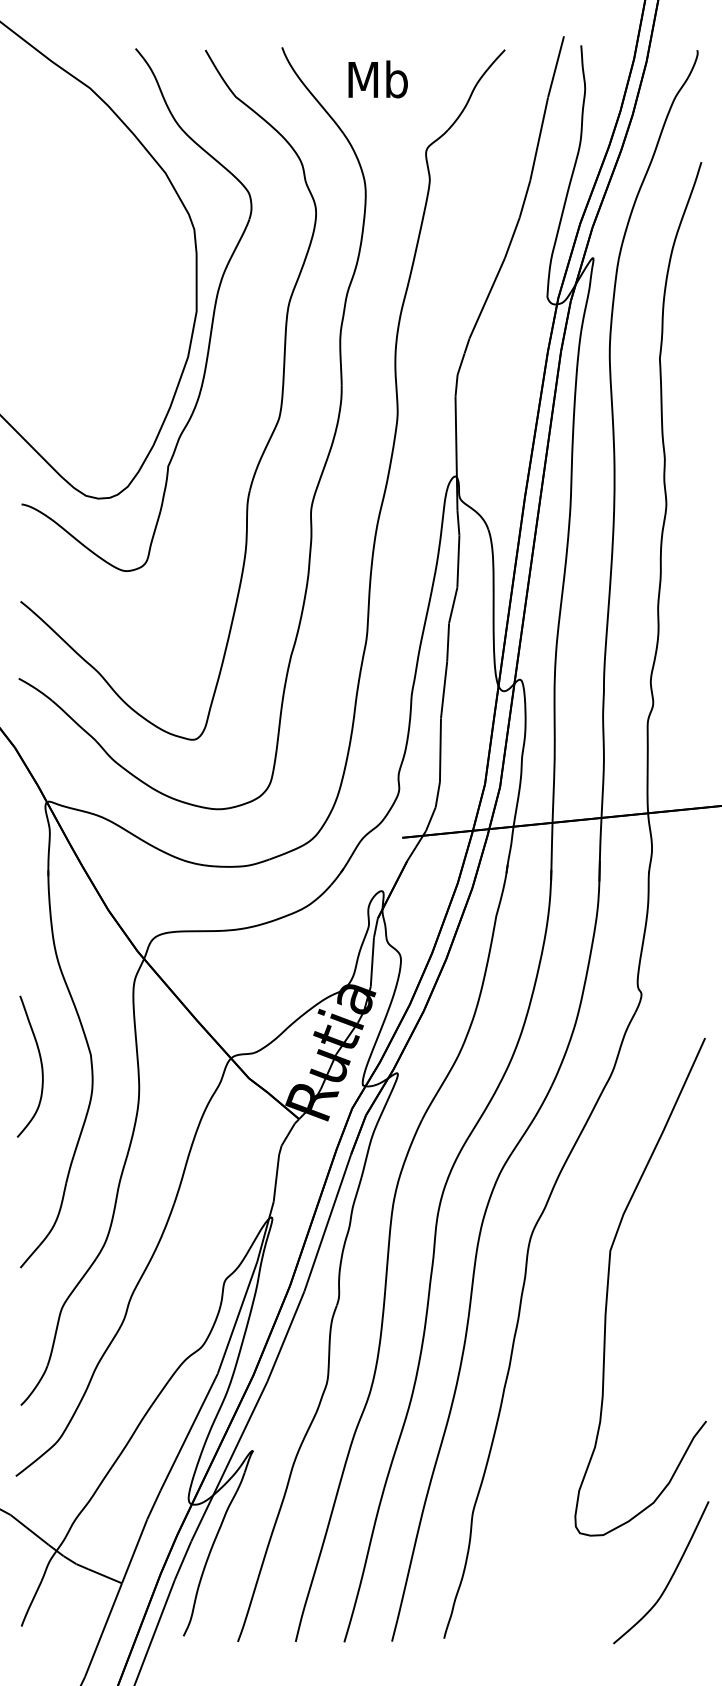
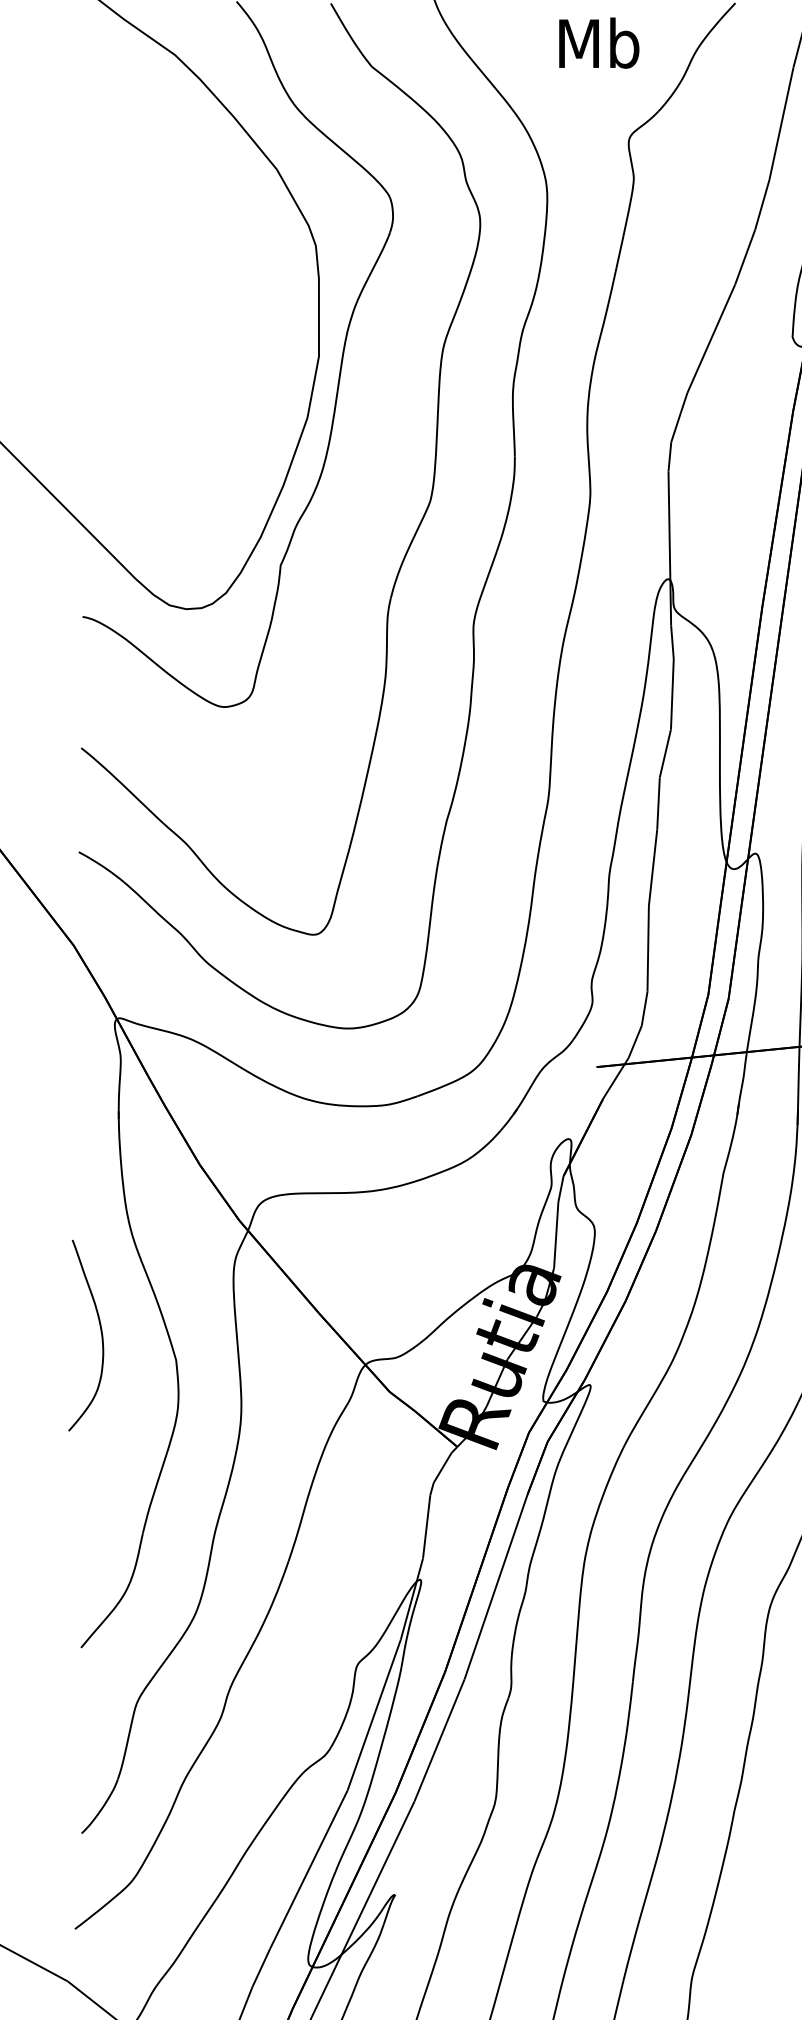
text: (377, 79) -> (598, 43), moved
curve: (40, 1064) -> (100, 1332), moved

